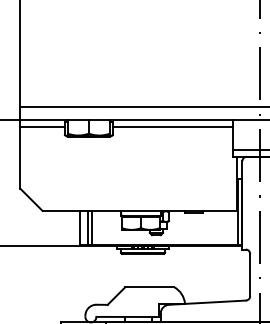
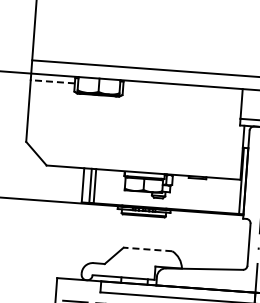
line: (42, 126) -> (52, 81), solid -> dashed
line: (172, 126) -> (182, 90), removed
line: (149, 287) -> (147, 249), solid -> dashed

